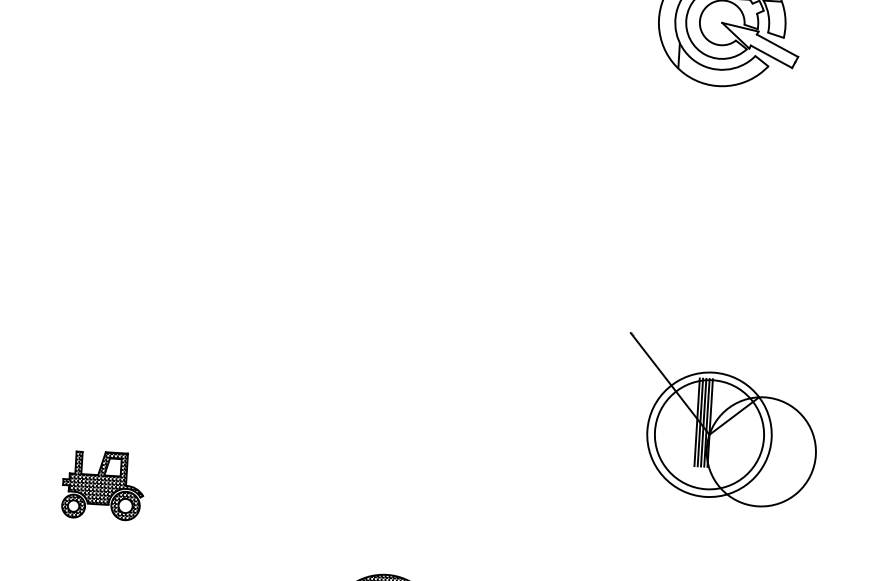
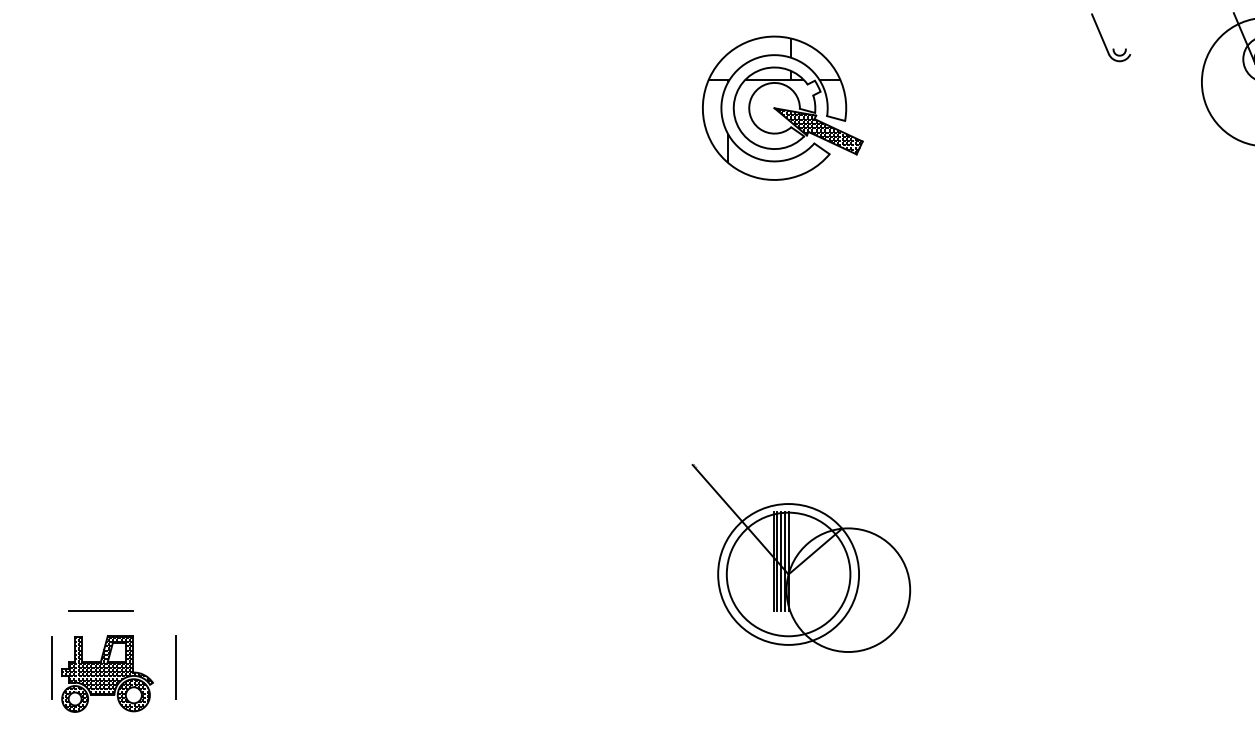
hatch: (760, 45) -> (819, 131), added
line: (100, 430) -> (100, 611), added
line: (54, 477) -> (51, 668), added
line: (164, 483) -> (176, 667), added

